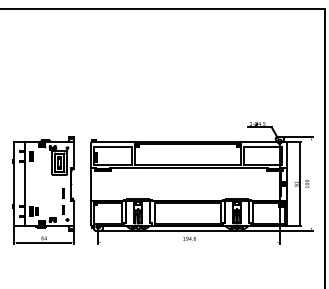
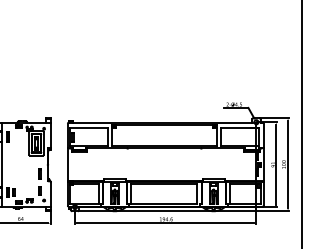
line: (311, 183) -> (288, 164), added
line: (188, 242) -> (165, 223), added

